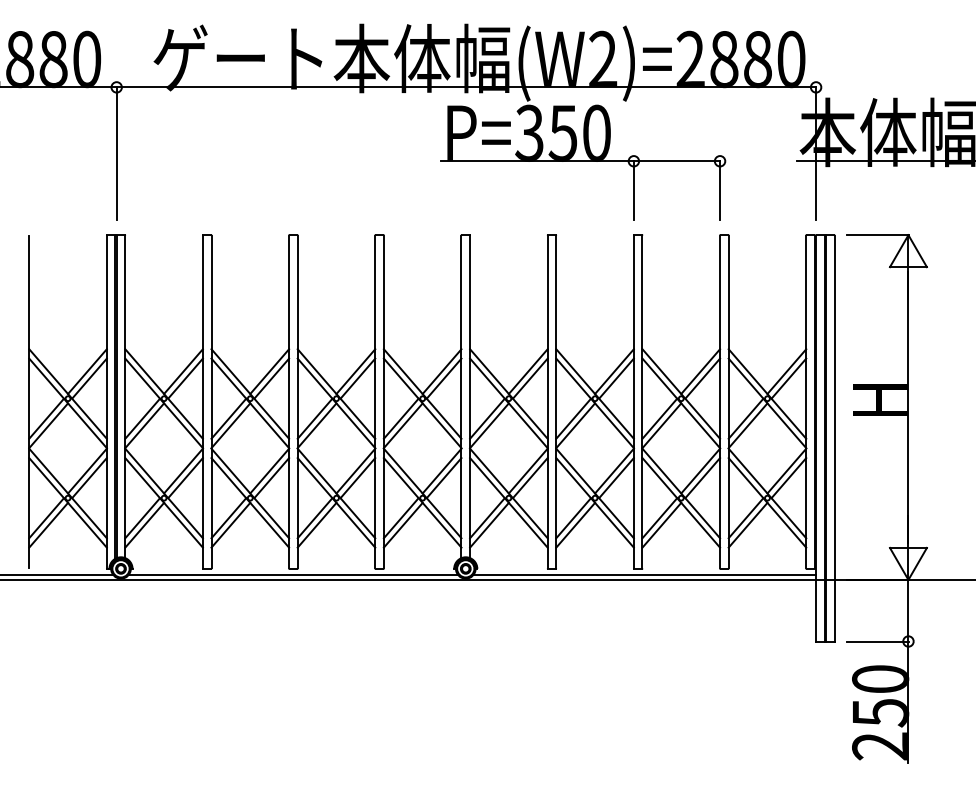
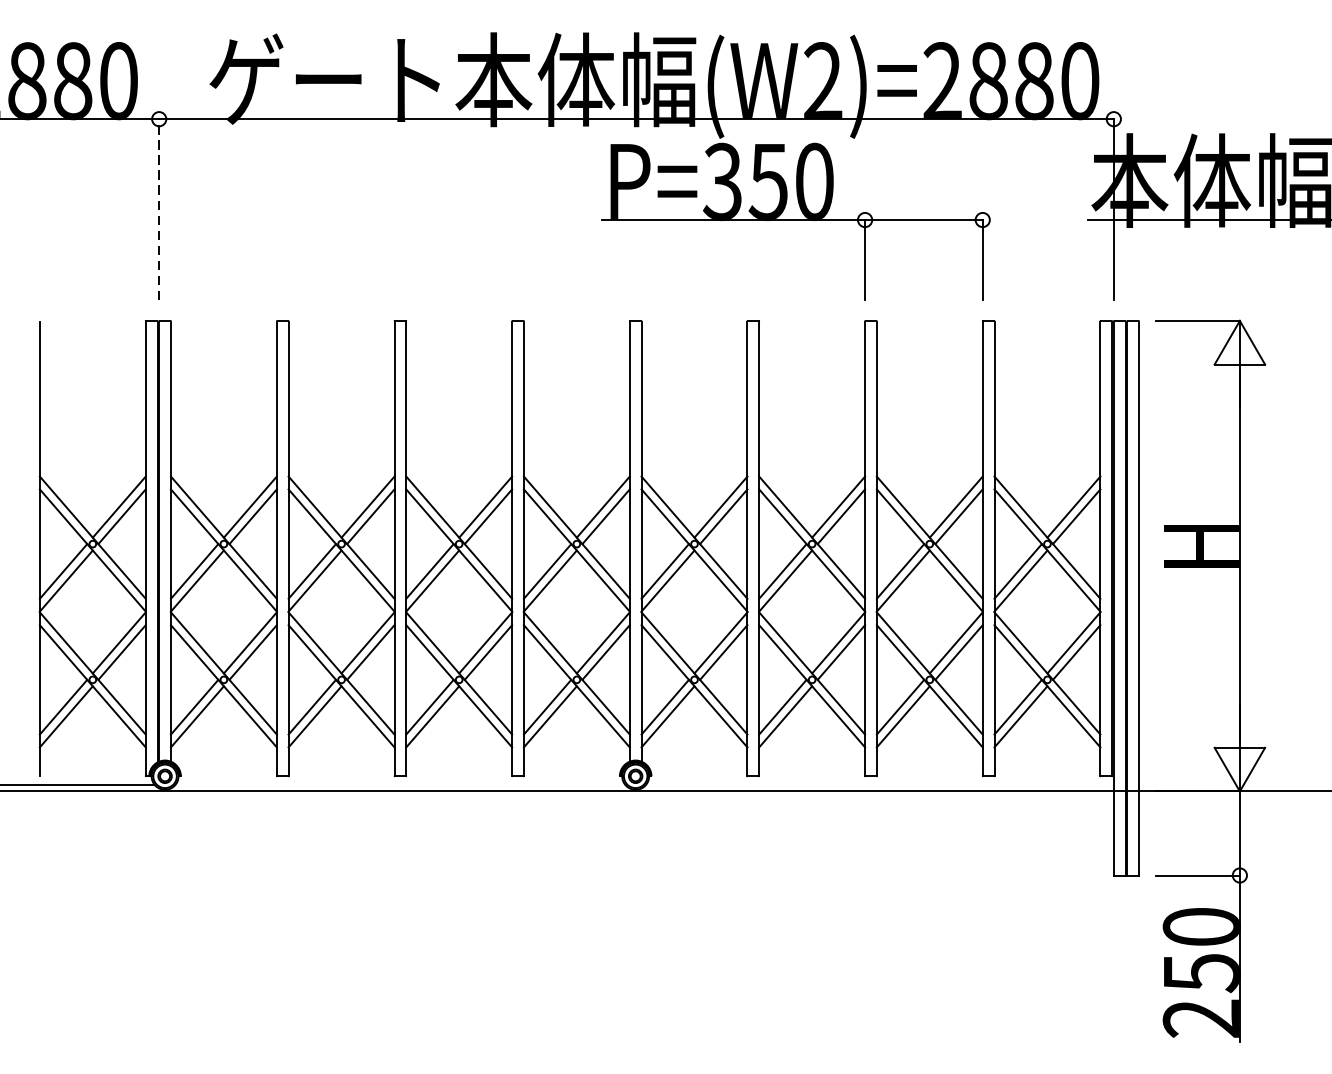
line: (116, 153) -> (158, 209), solid -> dashed
line: (293, 575) -> (400, 785), removed
line: (644, 575) -> (879, 785), removed

